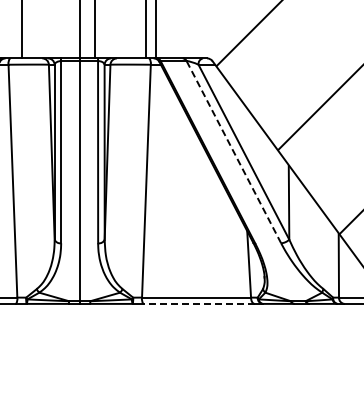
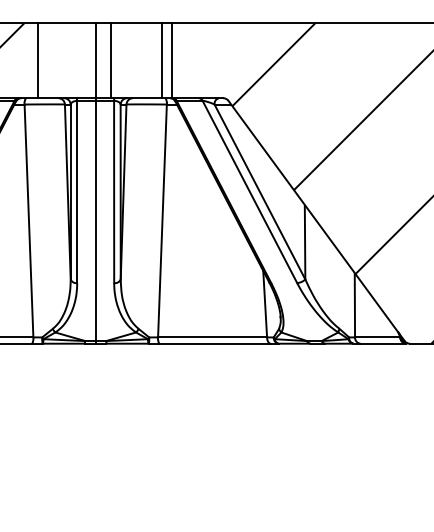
line: (233, 151) -> (249, 191), dashed -> solid
line: (199, 303) -> (215, 343), dashed -> solid

